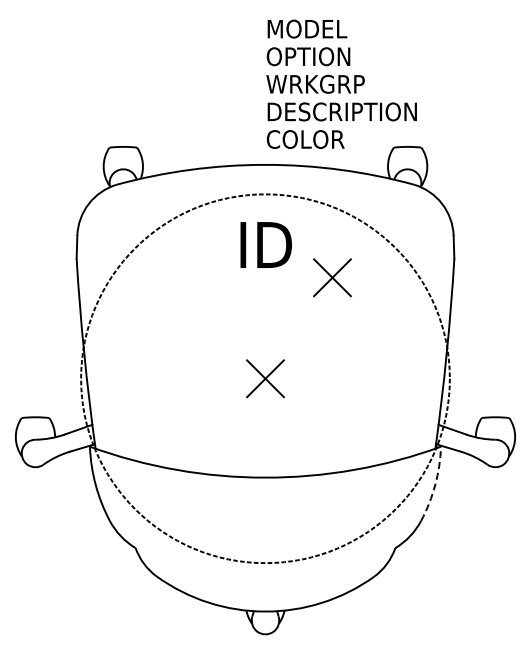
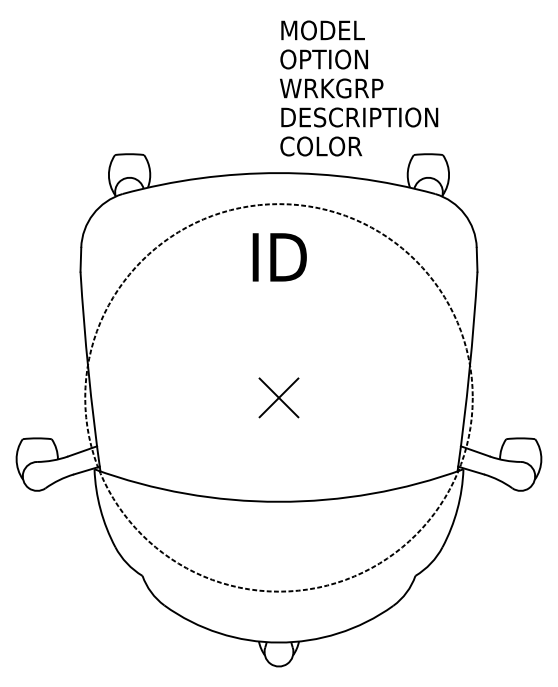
part: (332, 277) -> (349, 291), removed
arc: (435, 484) -> (457, 509), dashed -> solid

